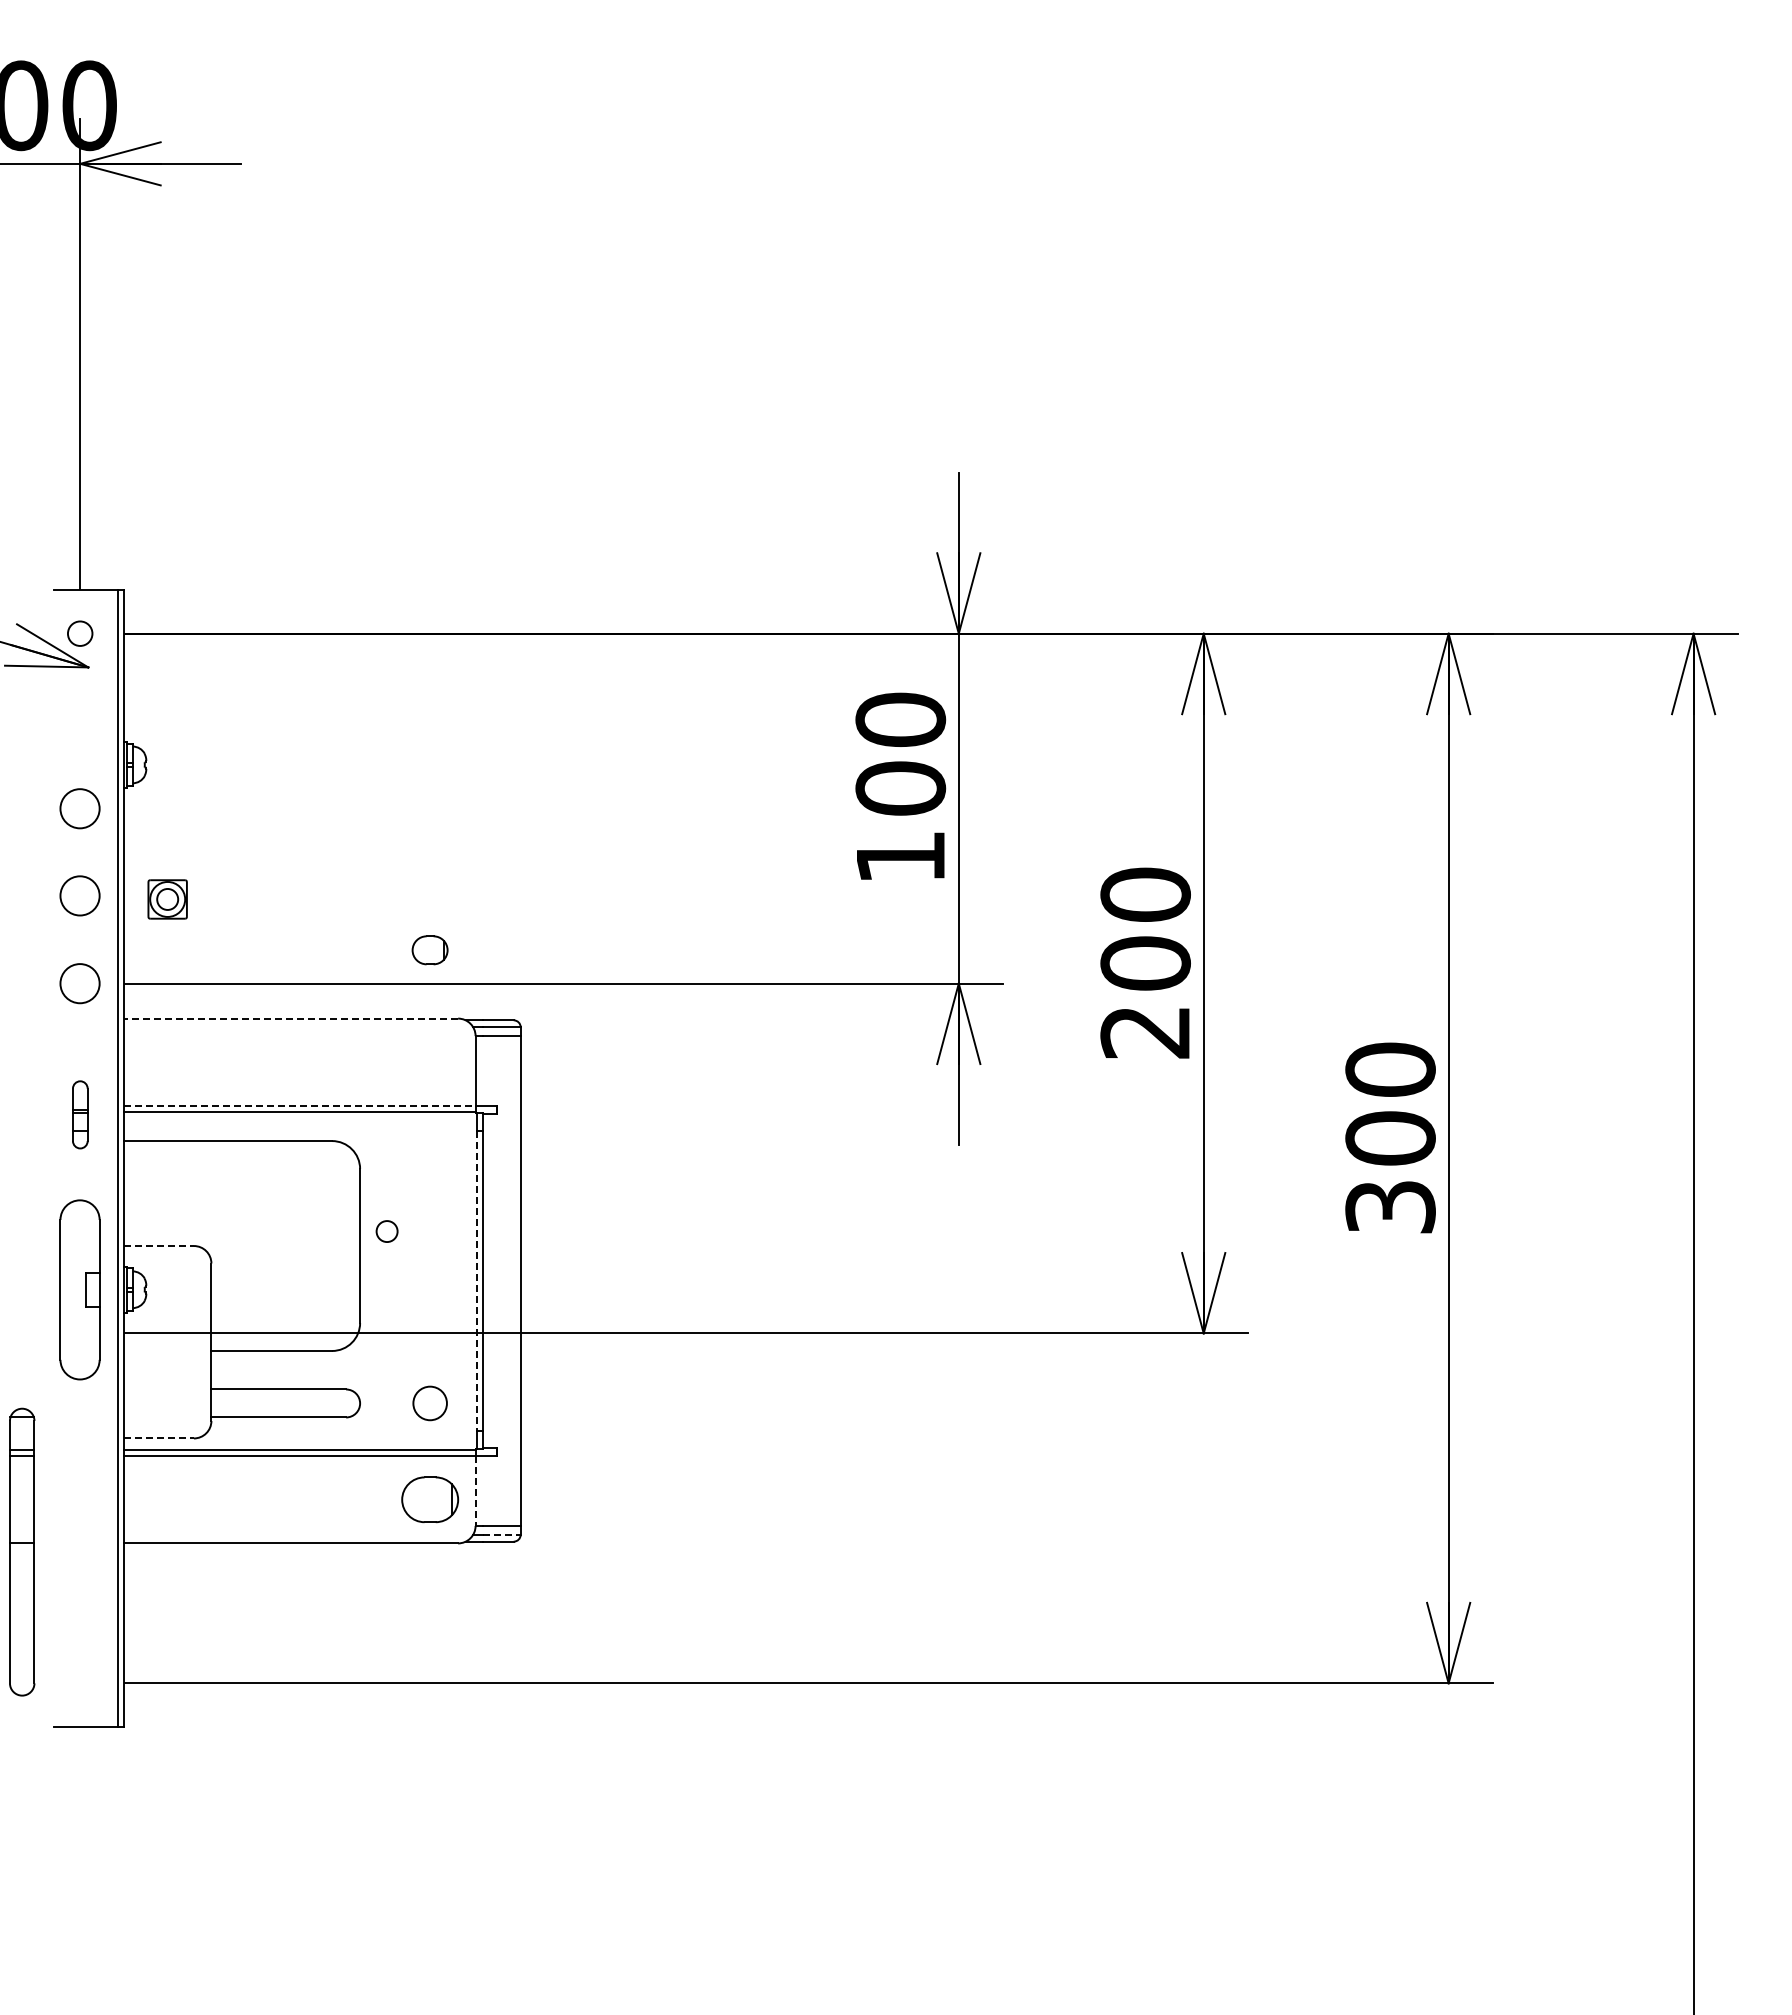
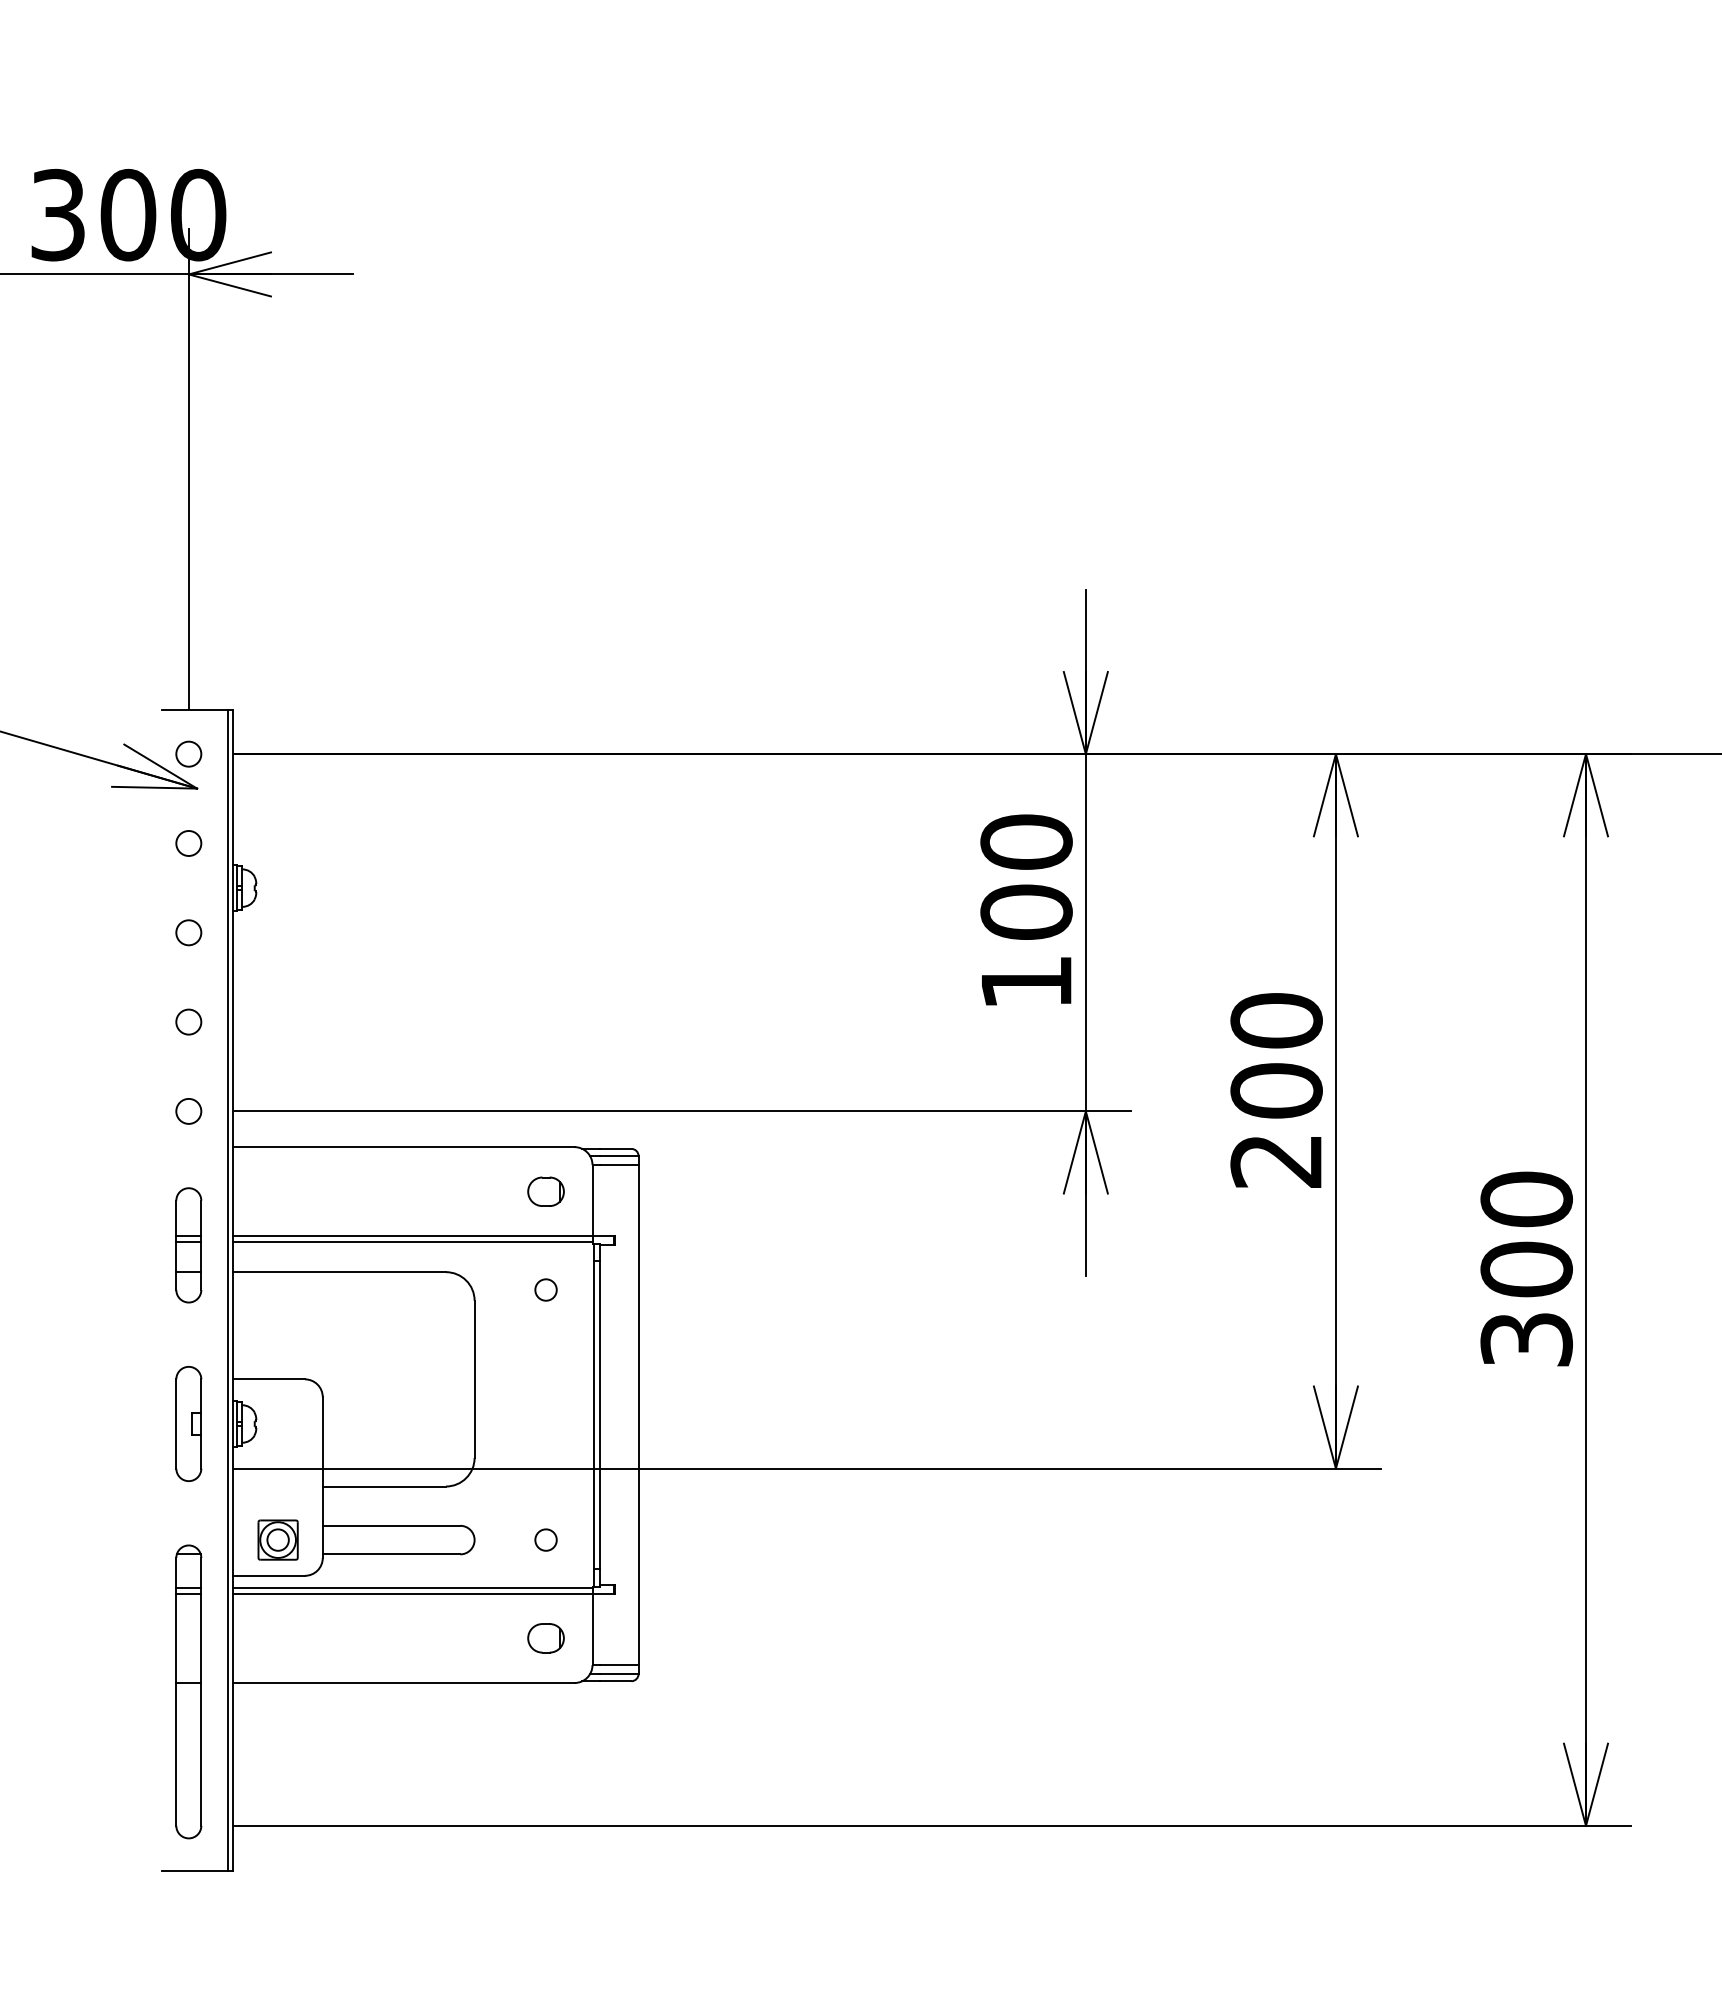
circle: (80, 721) -> (189, 843), added
circle: (80, 808) -> (189, 932), size x0.62
circle: (80, 896) -> (189, 1022), size x0.62
part: (167, 899) -> (277, 1540), moved
part: (429, 950) -> (545, 1191), moved
circle: (80, 983) -> (189, 1111), size x0.62
line: (290, 1018) -> (403, 1147), dashed -> solid
line: (299, 1106) -> (412, 1236), dashed -> solid
part: (80, 1114) -> (189, 1245), size x1.67
circle: (386, 1231) -> (545, 1289), moved
line: (158, 1246) -> (268, 1379), dashed -> solid
line: (477, 1281) -> (594, 1415), dashed -> solid
part: (80, 1289) -> (189, 1423), size x0.62
circle: (429, 1403) -> (545, 1540), size x0.62
line: (158, 1438) -> (268, 1575), dashed -> solid
line: (475, 1490) -> (592, 1628), dashed -> solid
part: (429, 1499) -> (545, 1638), size x0.62
line: (502, 1534) -> (619, 1673), dashed -> solid
part: (22, 1551) -> (189, 1691), moved

